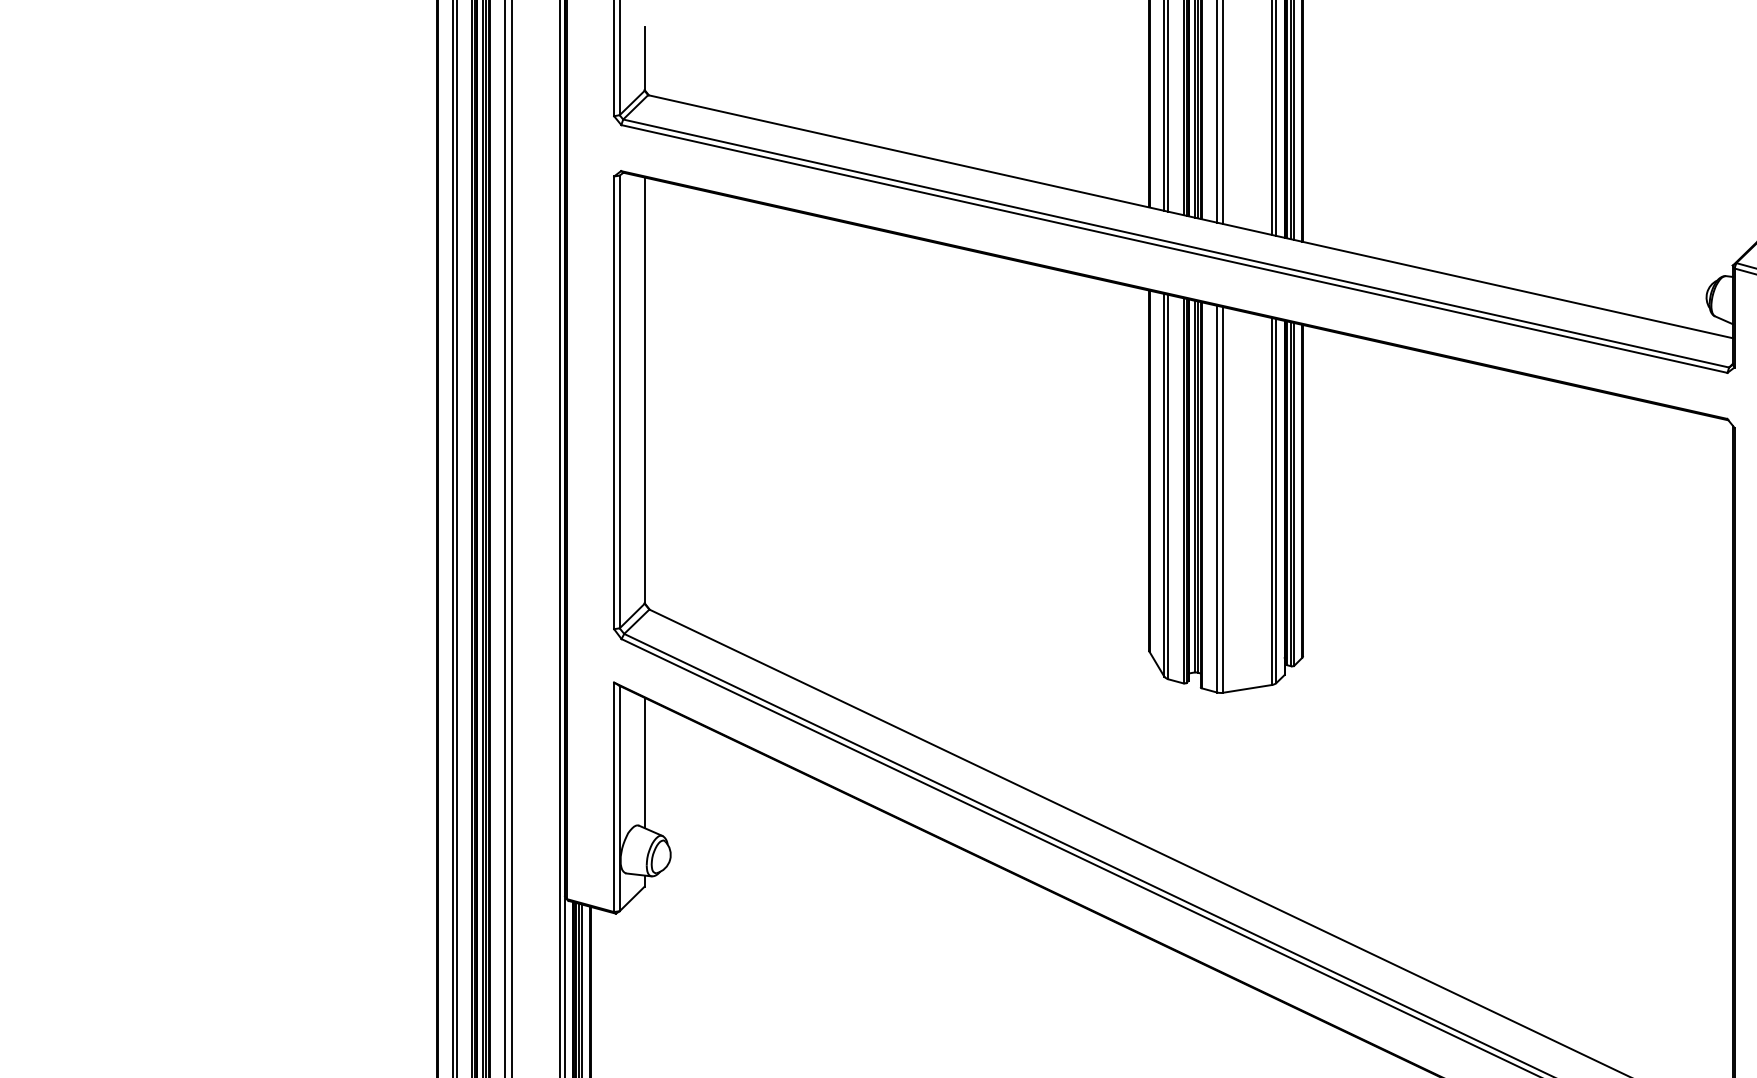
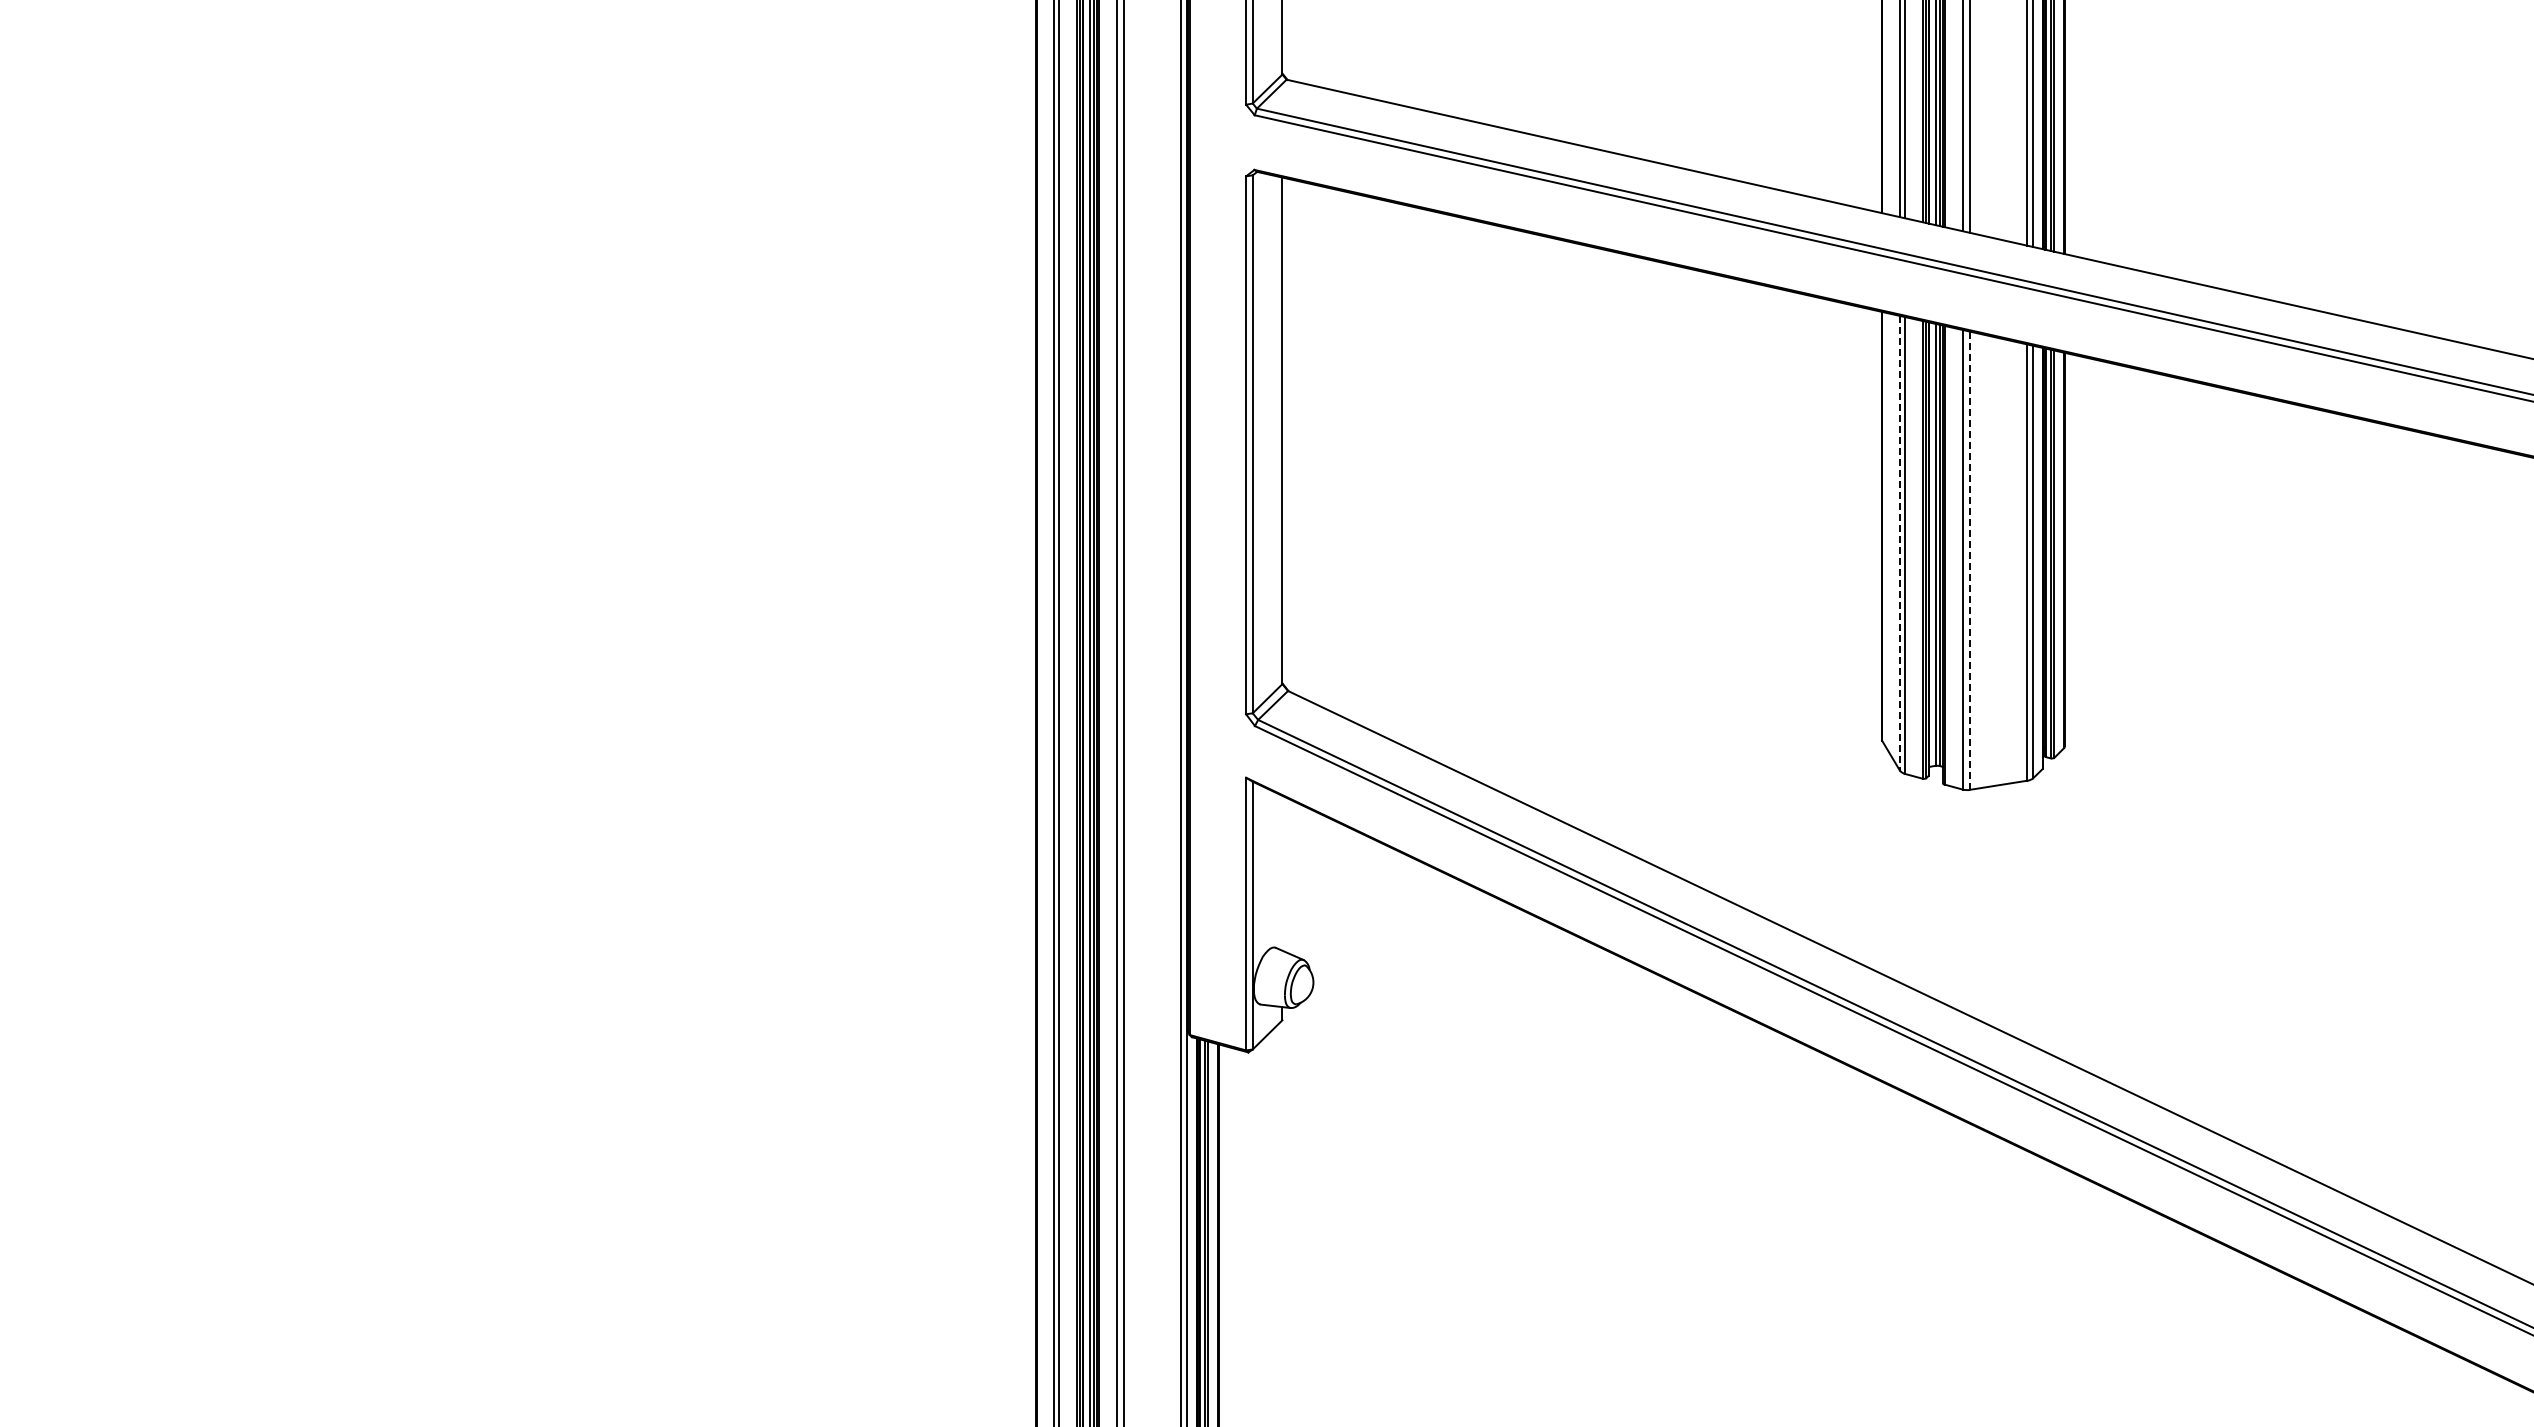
line: (1164, 486) -> (1900, 544), solid -> dashed
line: (1223, 500) -> (1970, 561), solid -> dashed
line: (644, 762) -> (1282, 872), removed

